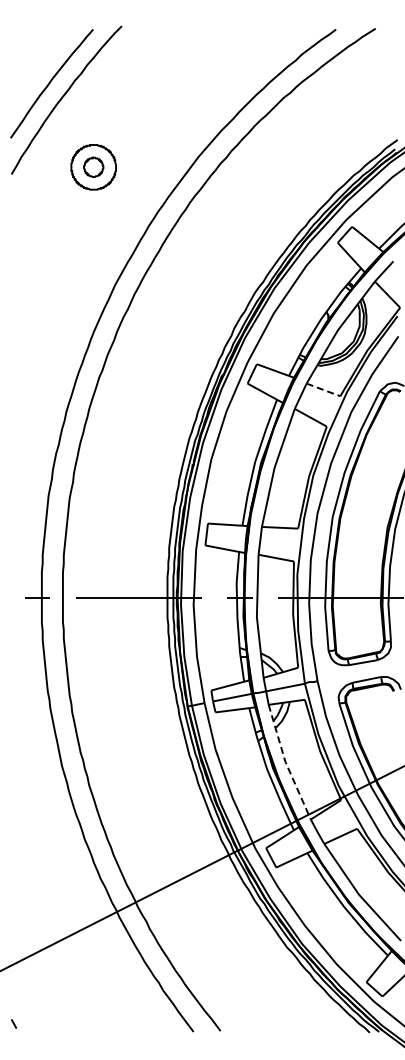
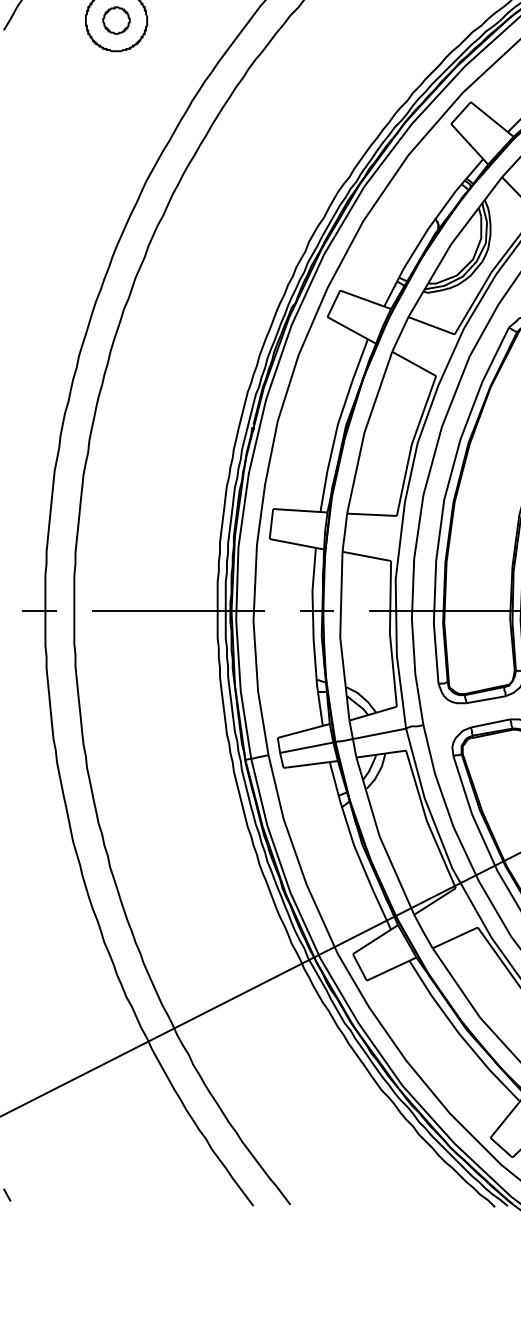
line: (323, 390) -> (431, 326), dashed -> solid
line: (285, 763) -> (379, 837), dashed -> solid

